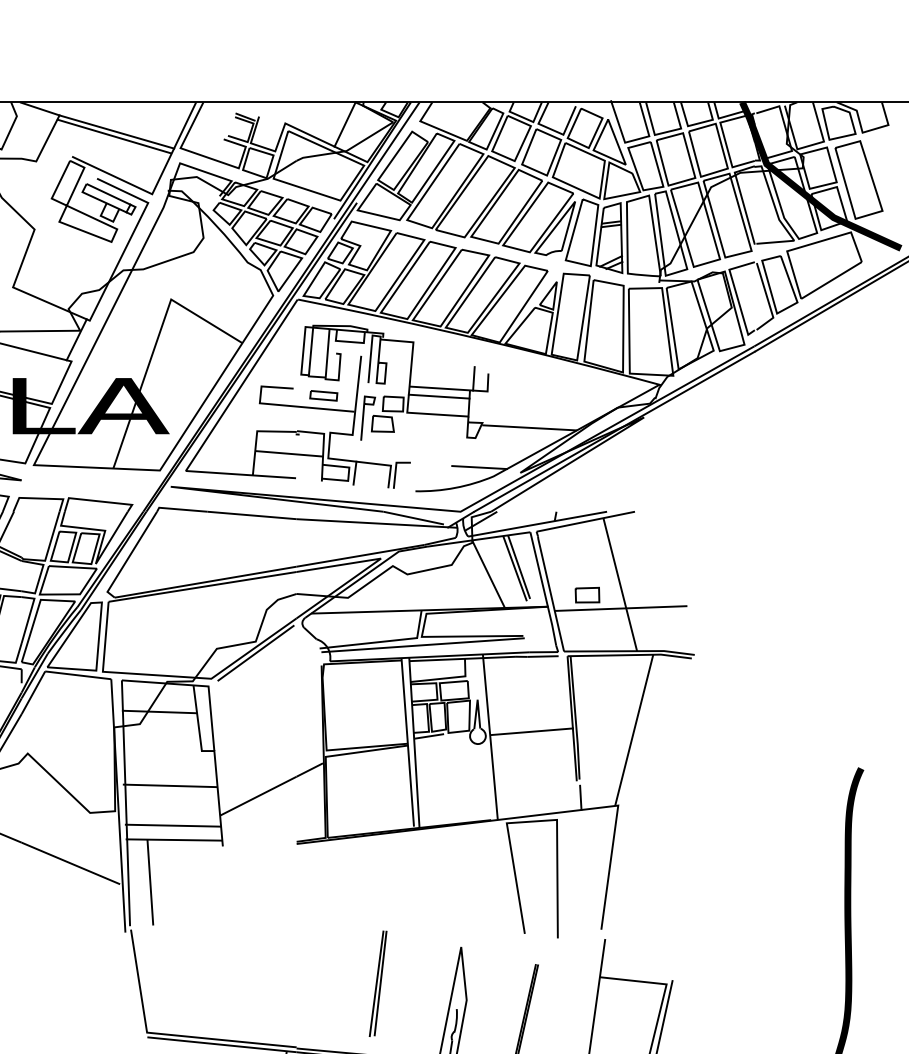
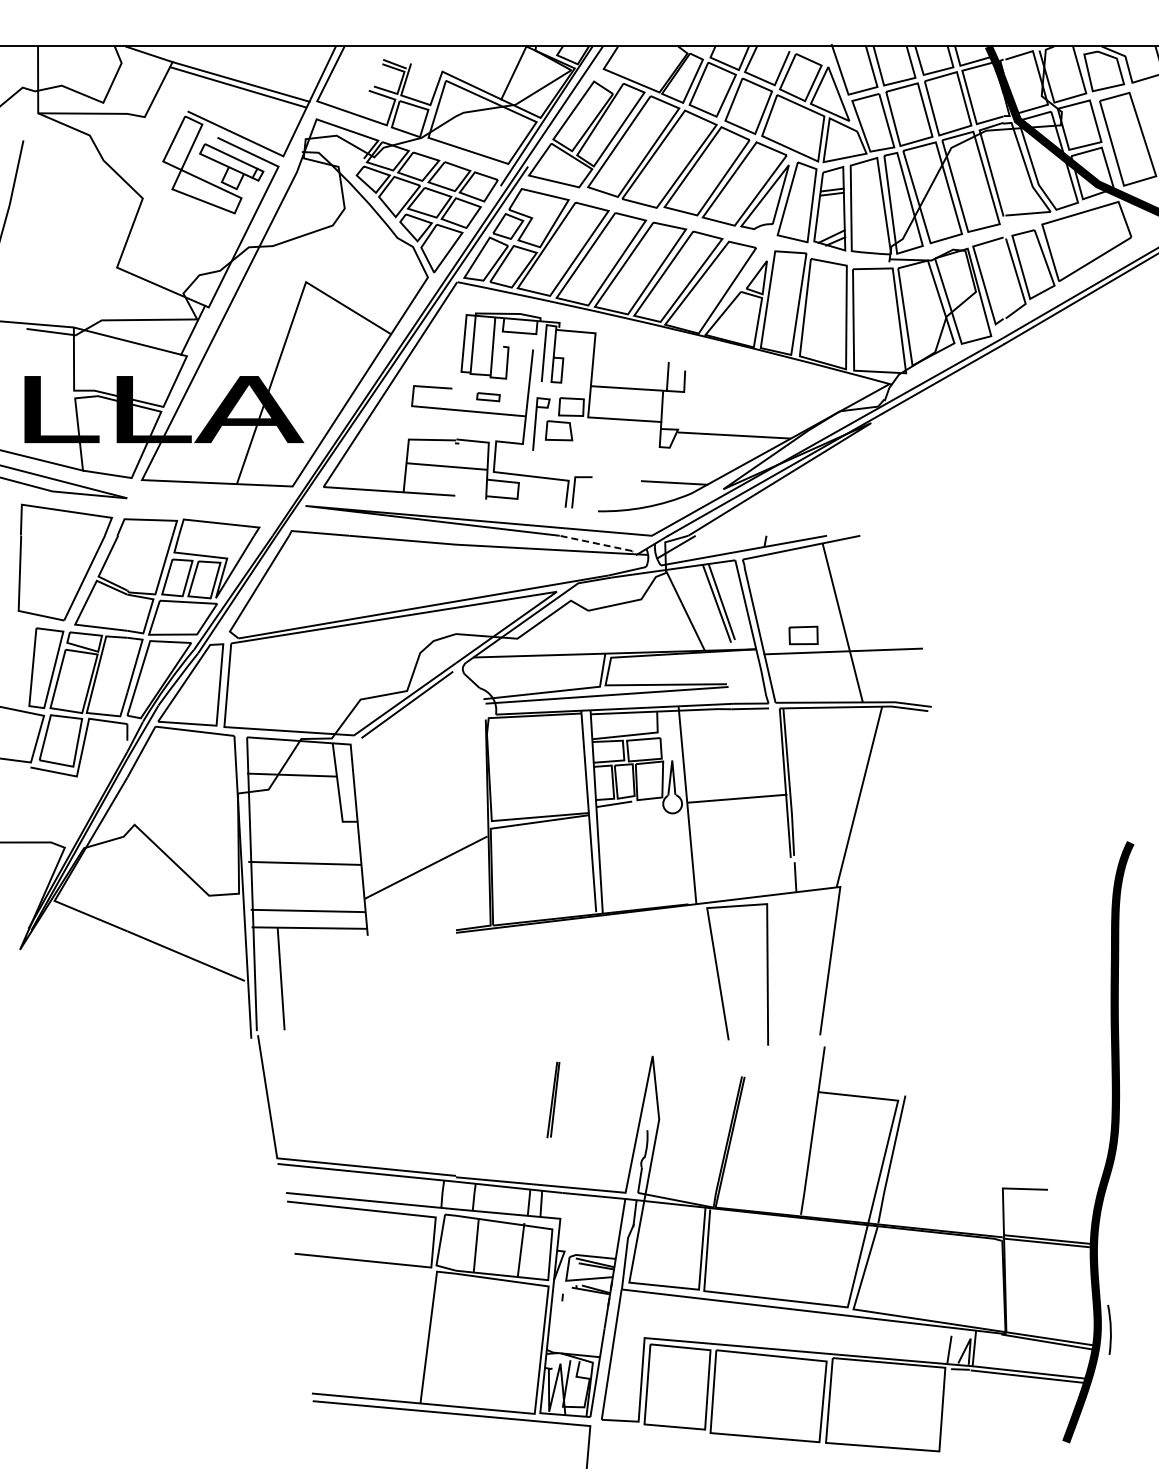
part: (323, 395) -> (488, 396), size x0.7
line: (439, 396) -> (626, 397), removed
line: (354, 473) -> (525, 489), removed
line: (413, 518) -> (595, 543), solid -> dashed
part: (378, 983) -> (553, 1099), size x0.6

